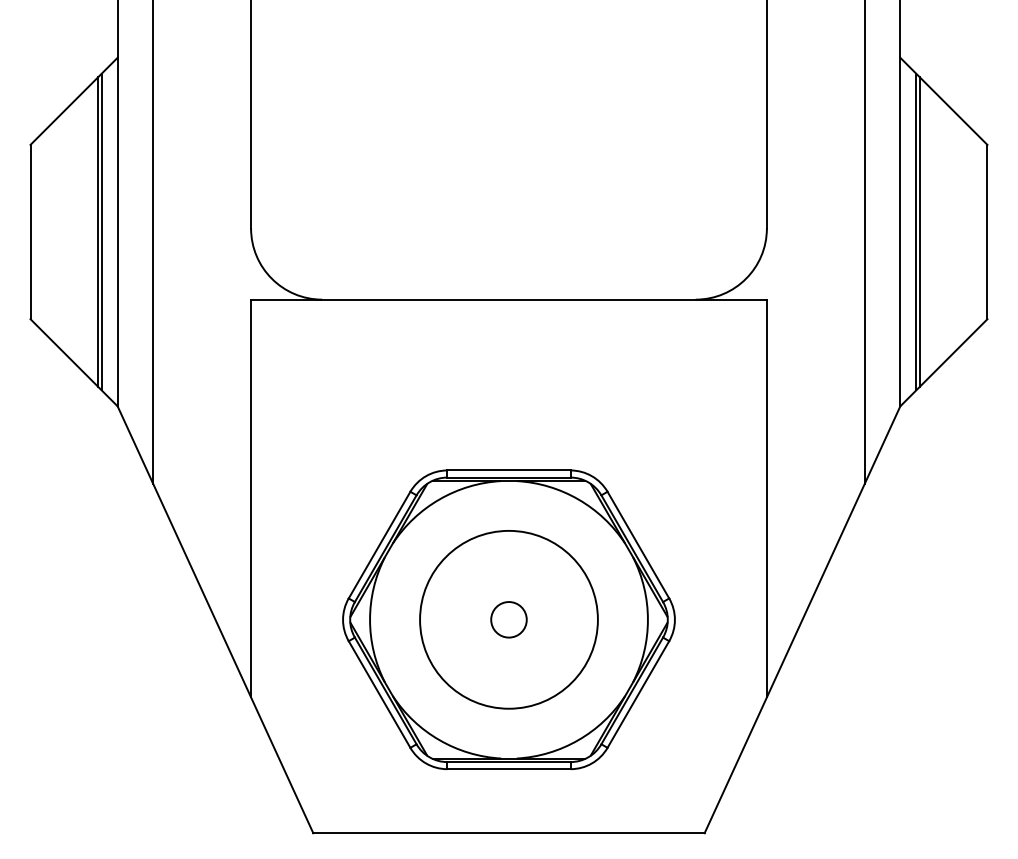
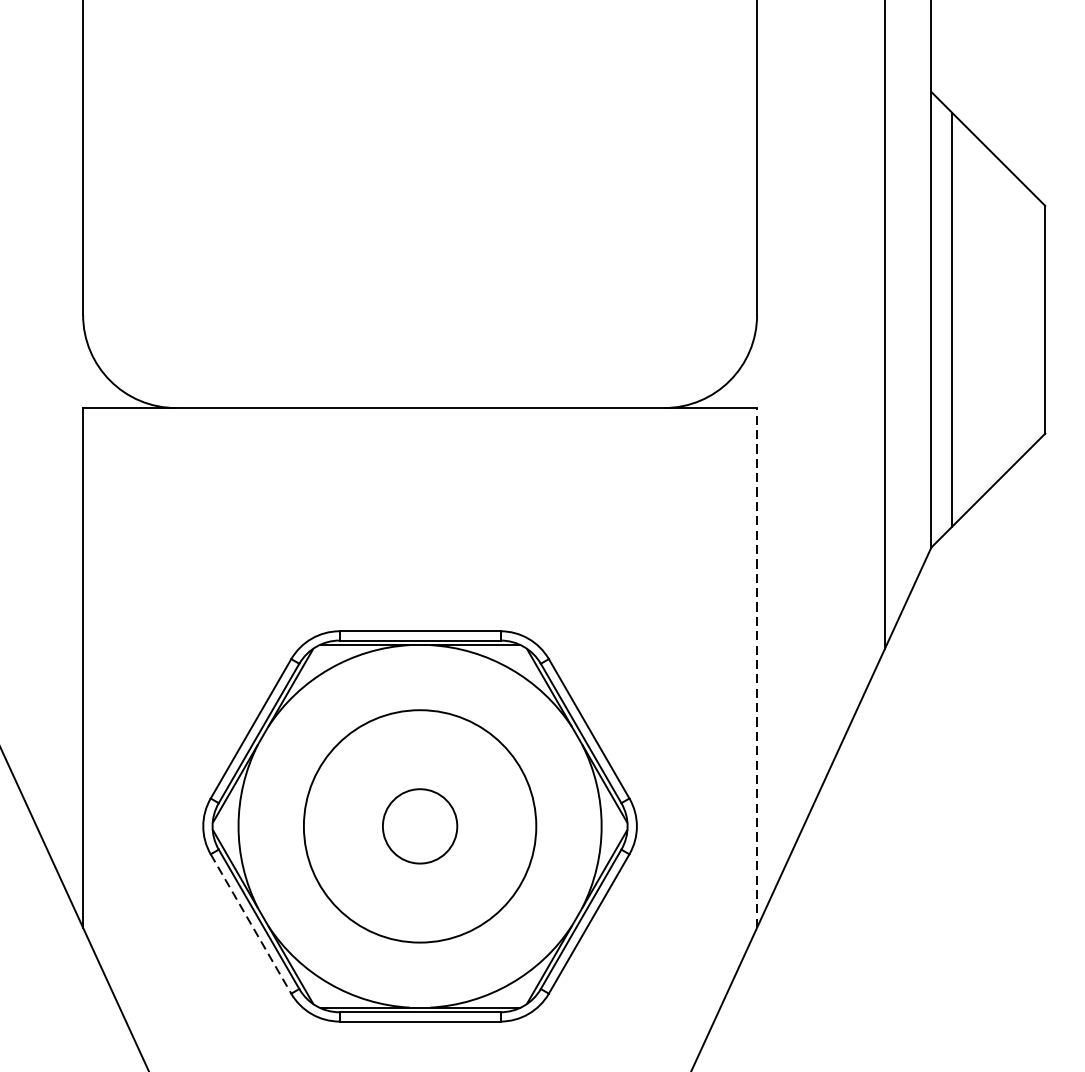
line: (919, 231) -> (956, 319), removed
line: (766, 498) -> (756, 667), solid -> dashed
circle: (508, 619) -> (419, 825), size x1.6
line: (379, 694) -> (250, 923), solid -> dashed

